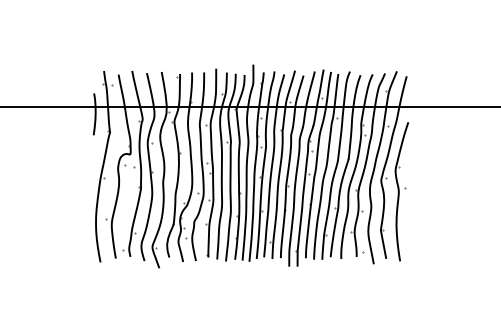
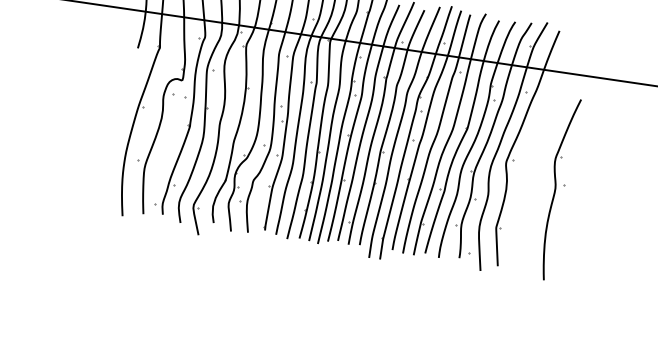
part: (401, 191) -> (558, 188), moved

